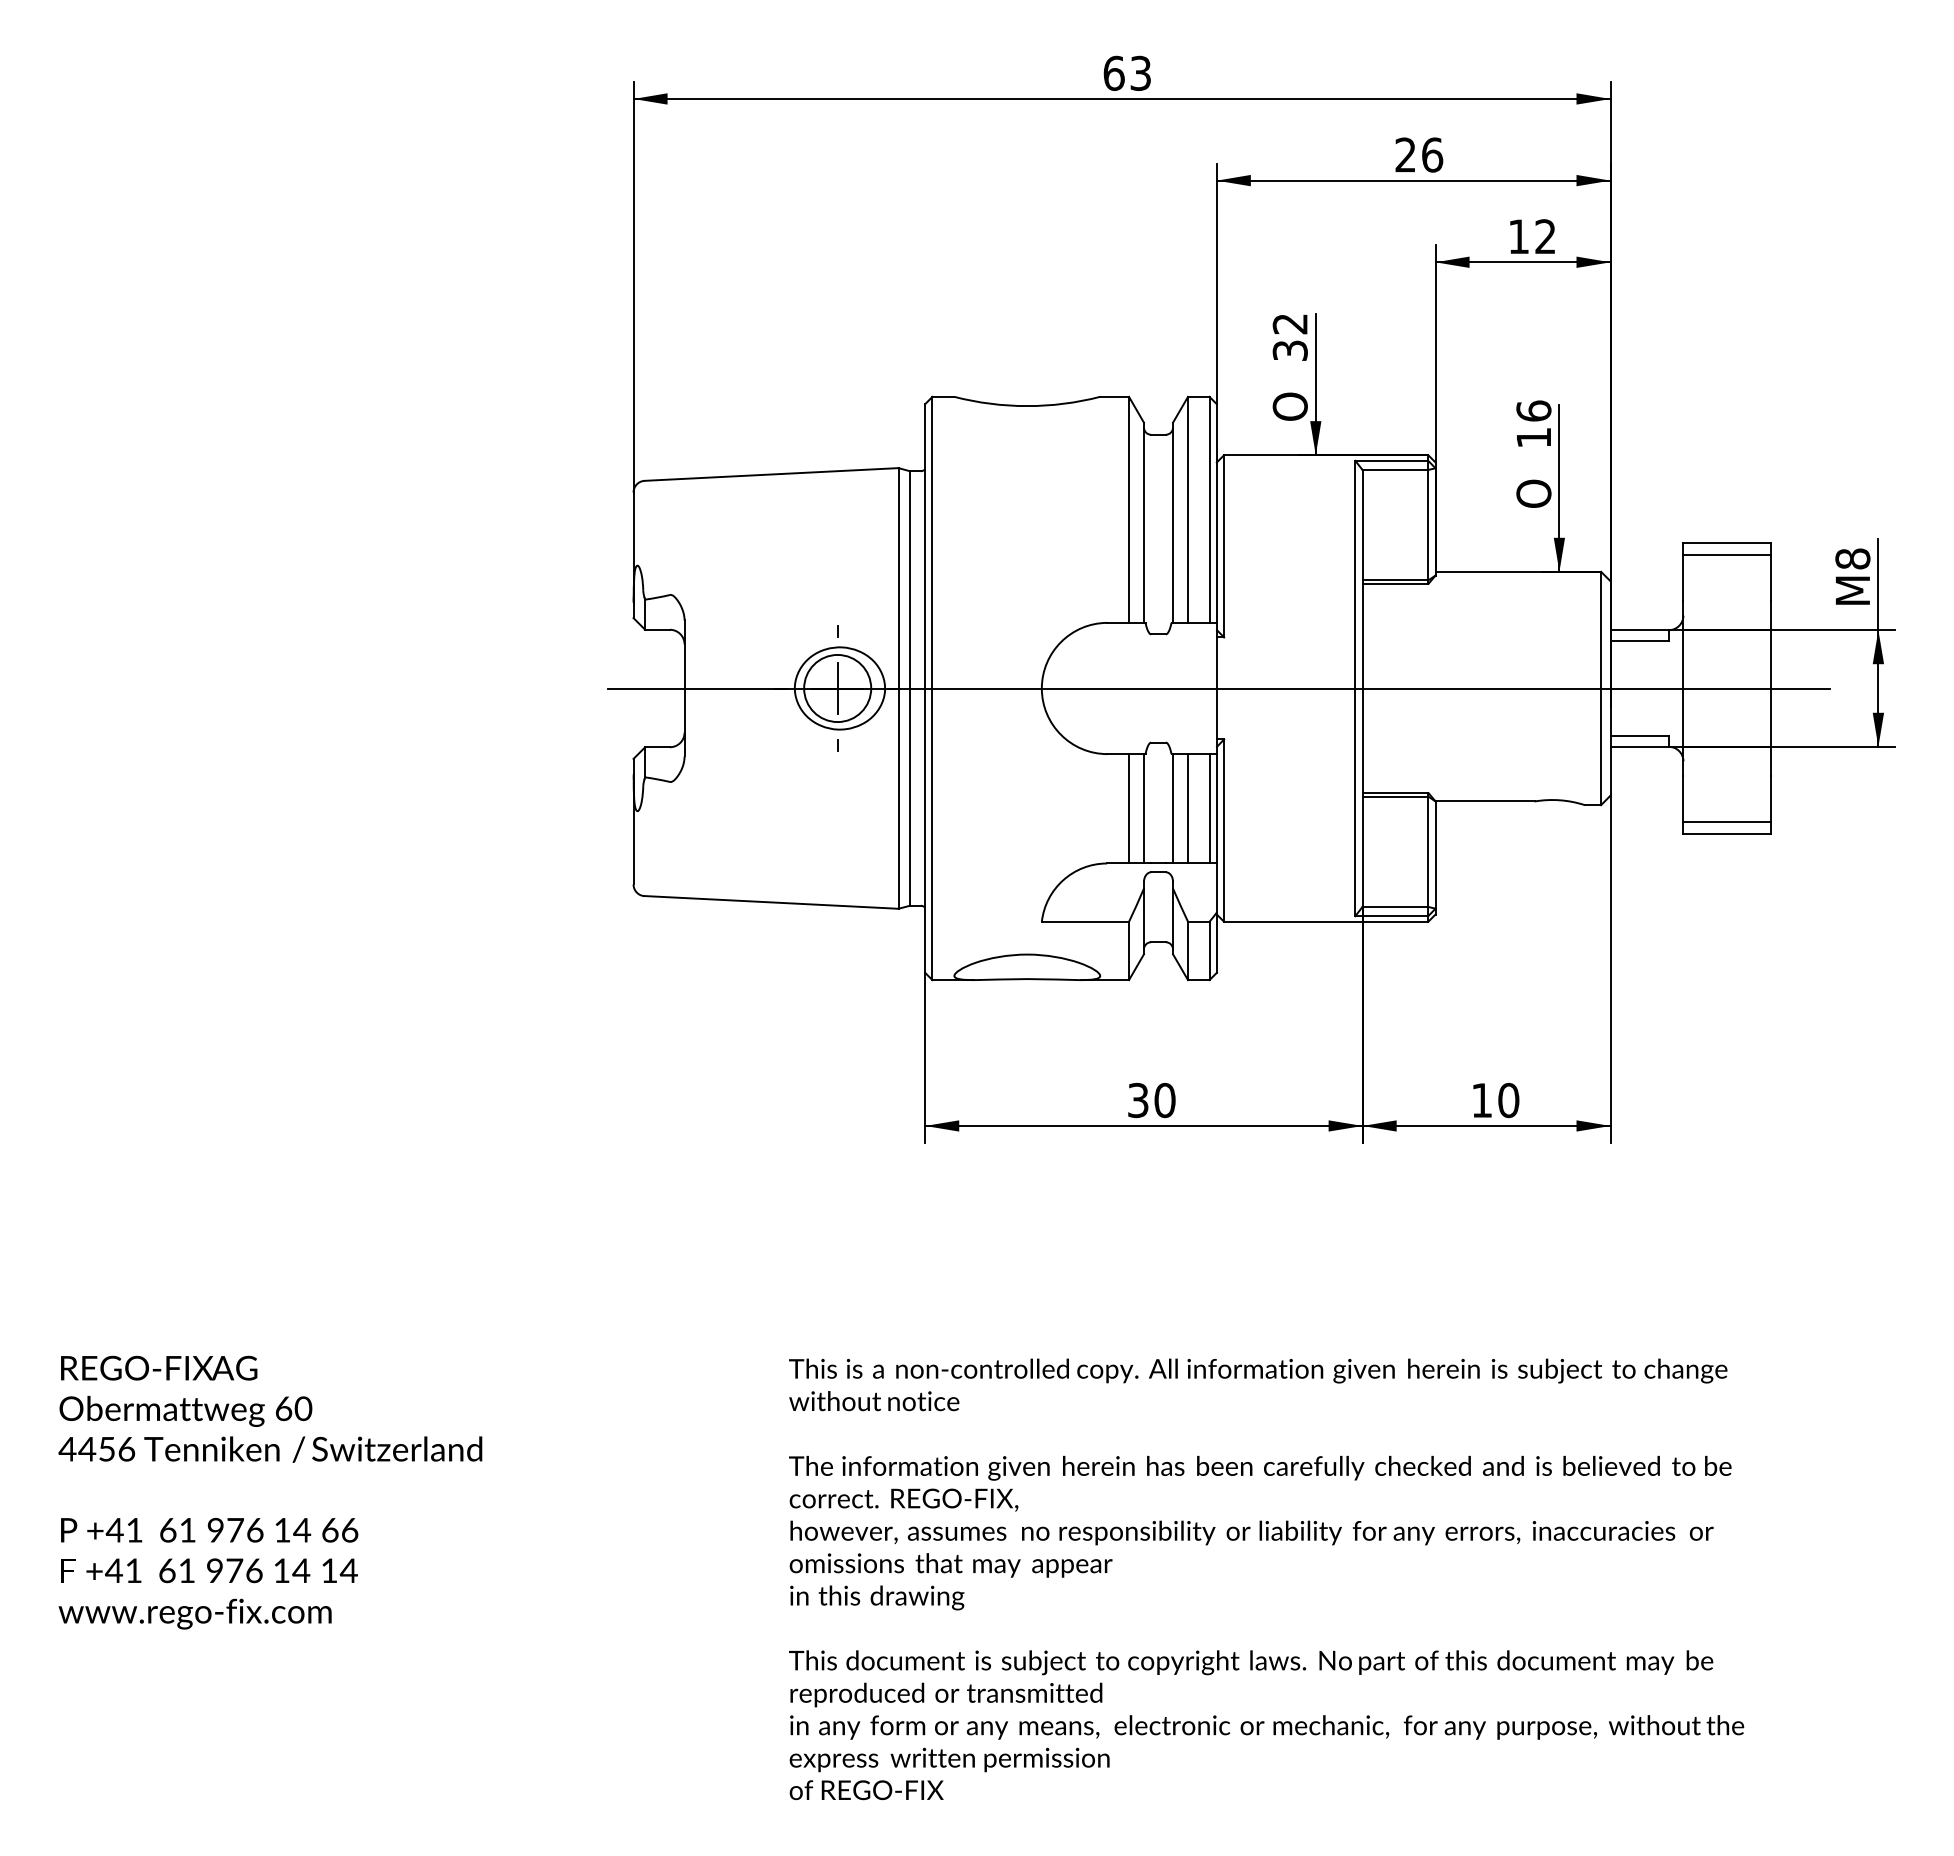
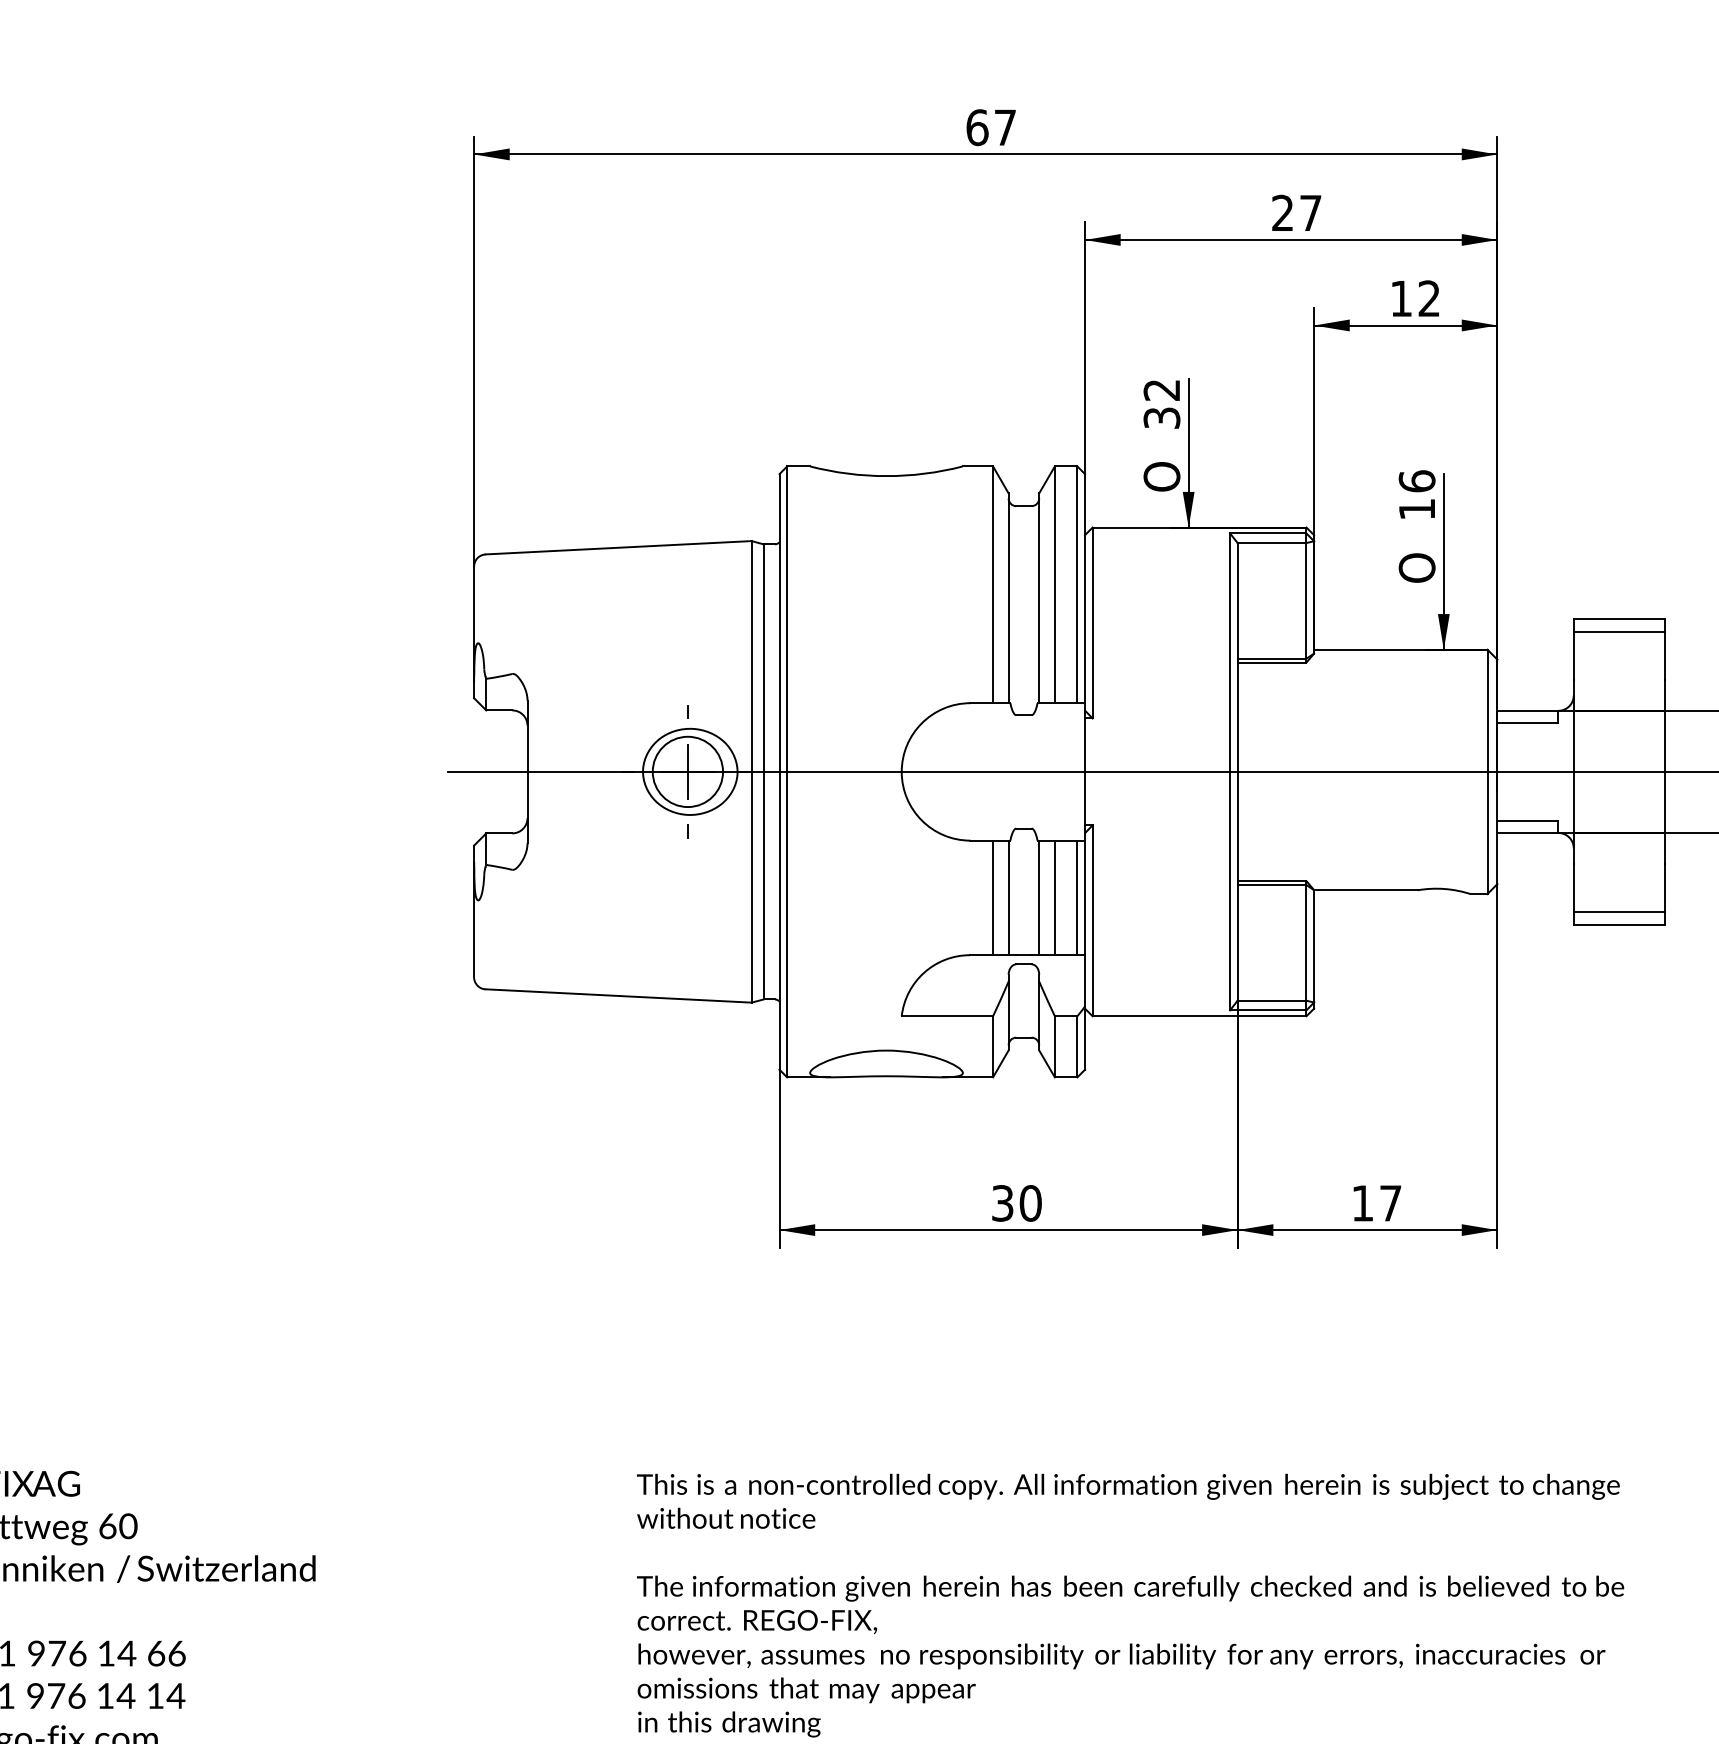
text: (1140, 72) -> (1005, 126), 63 -> 67
text: (1432, 154) -> (1310, 212), 26 -> 27
text: (1508, 1100) -> (1390, 1203), 10 -> 17

